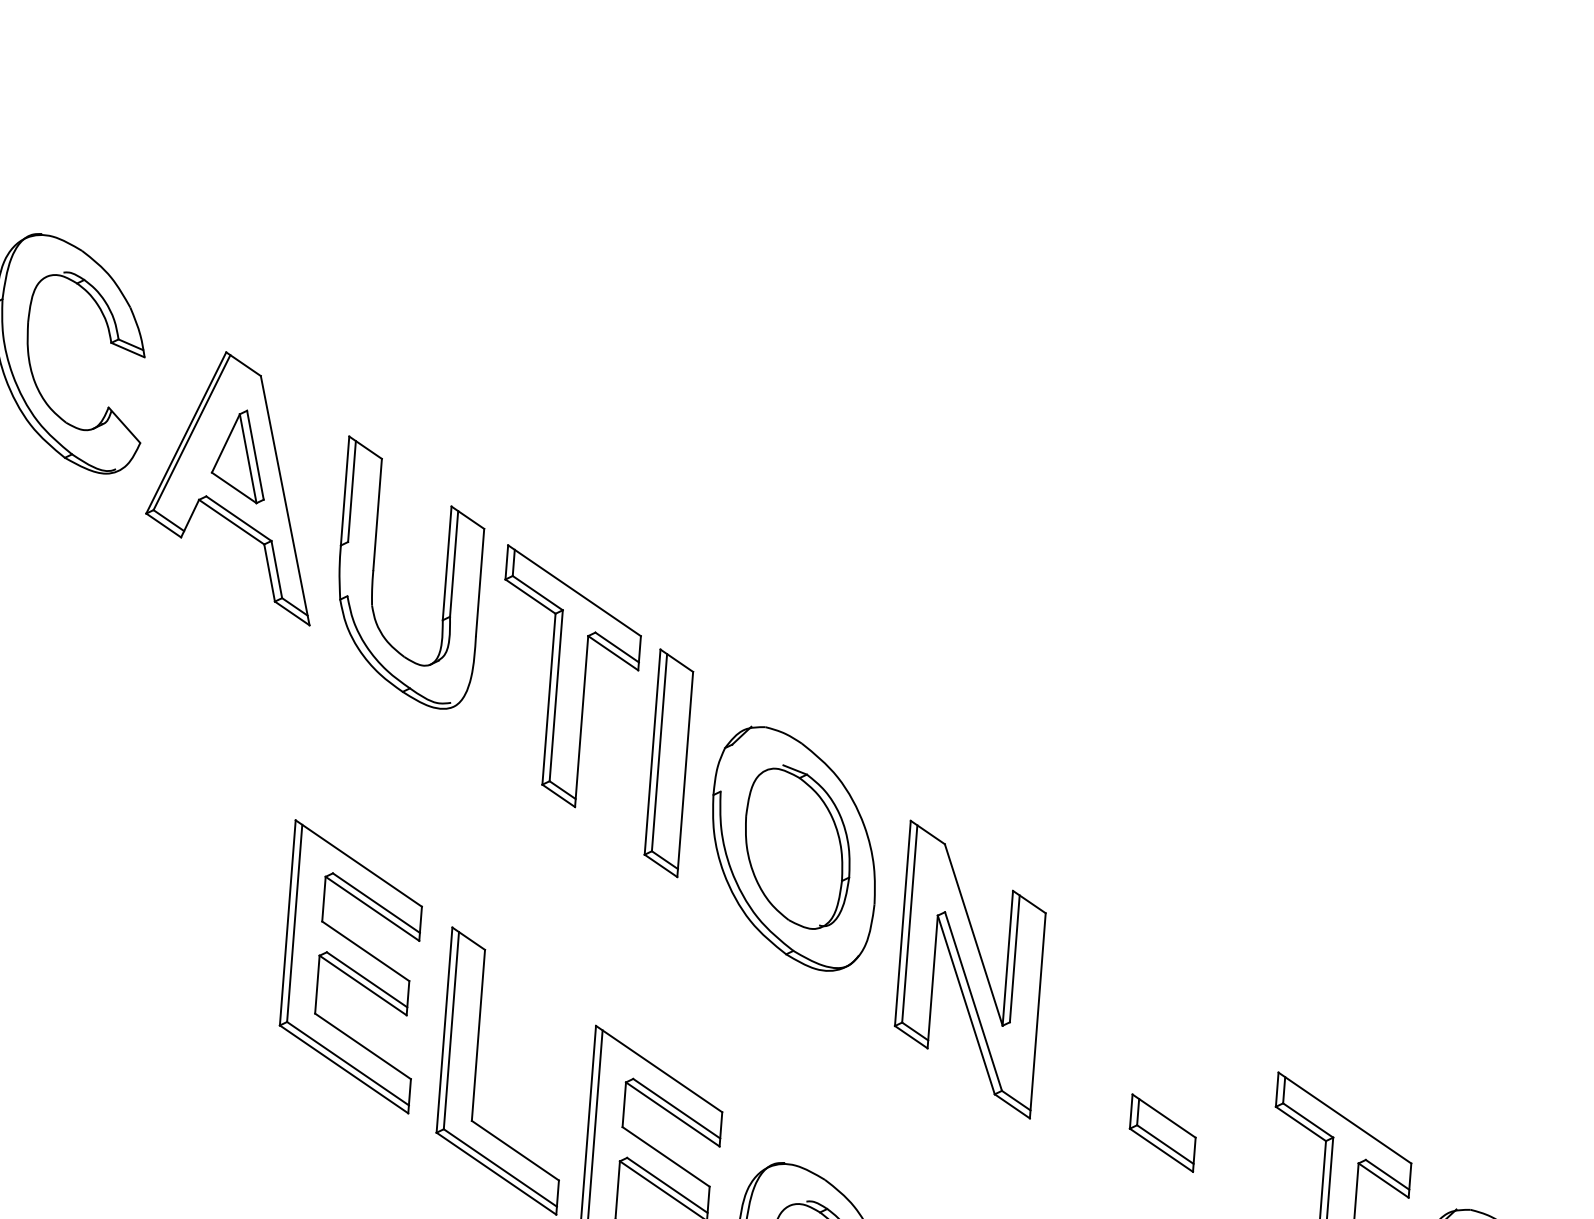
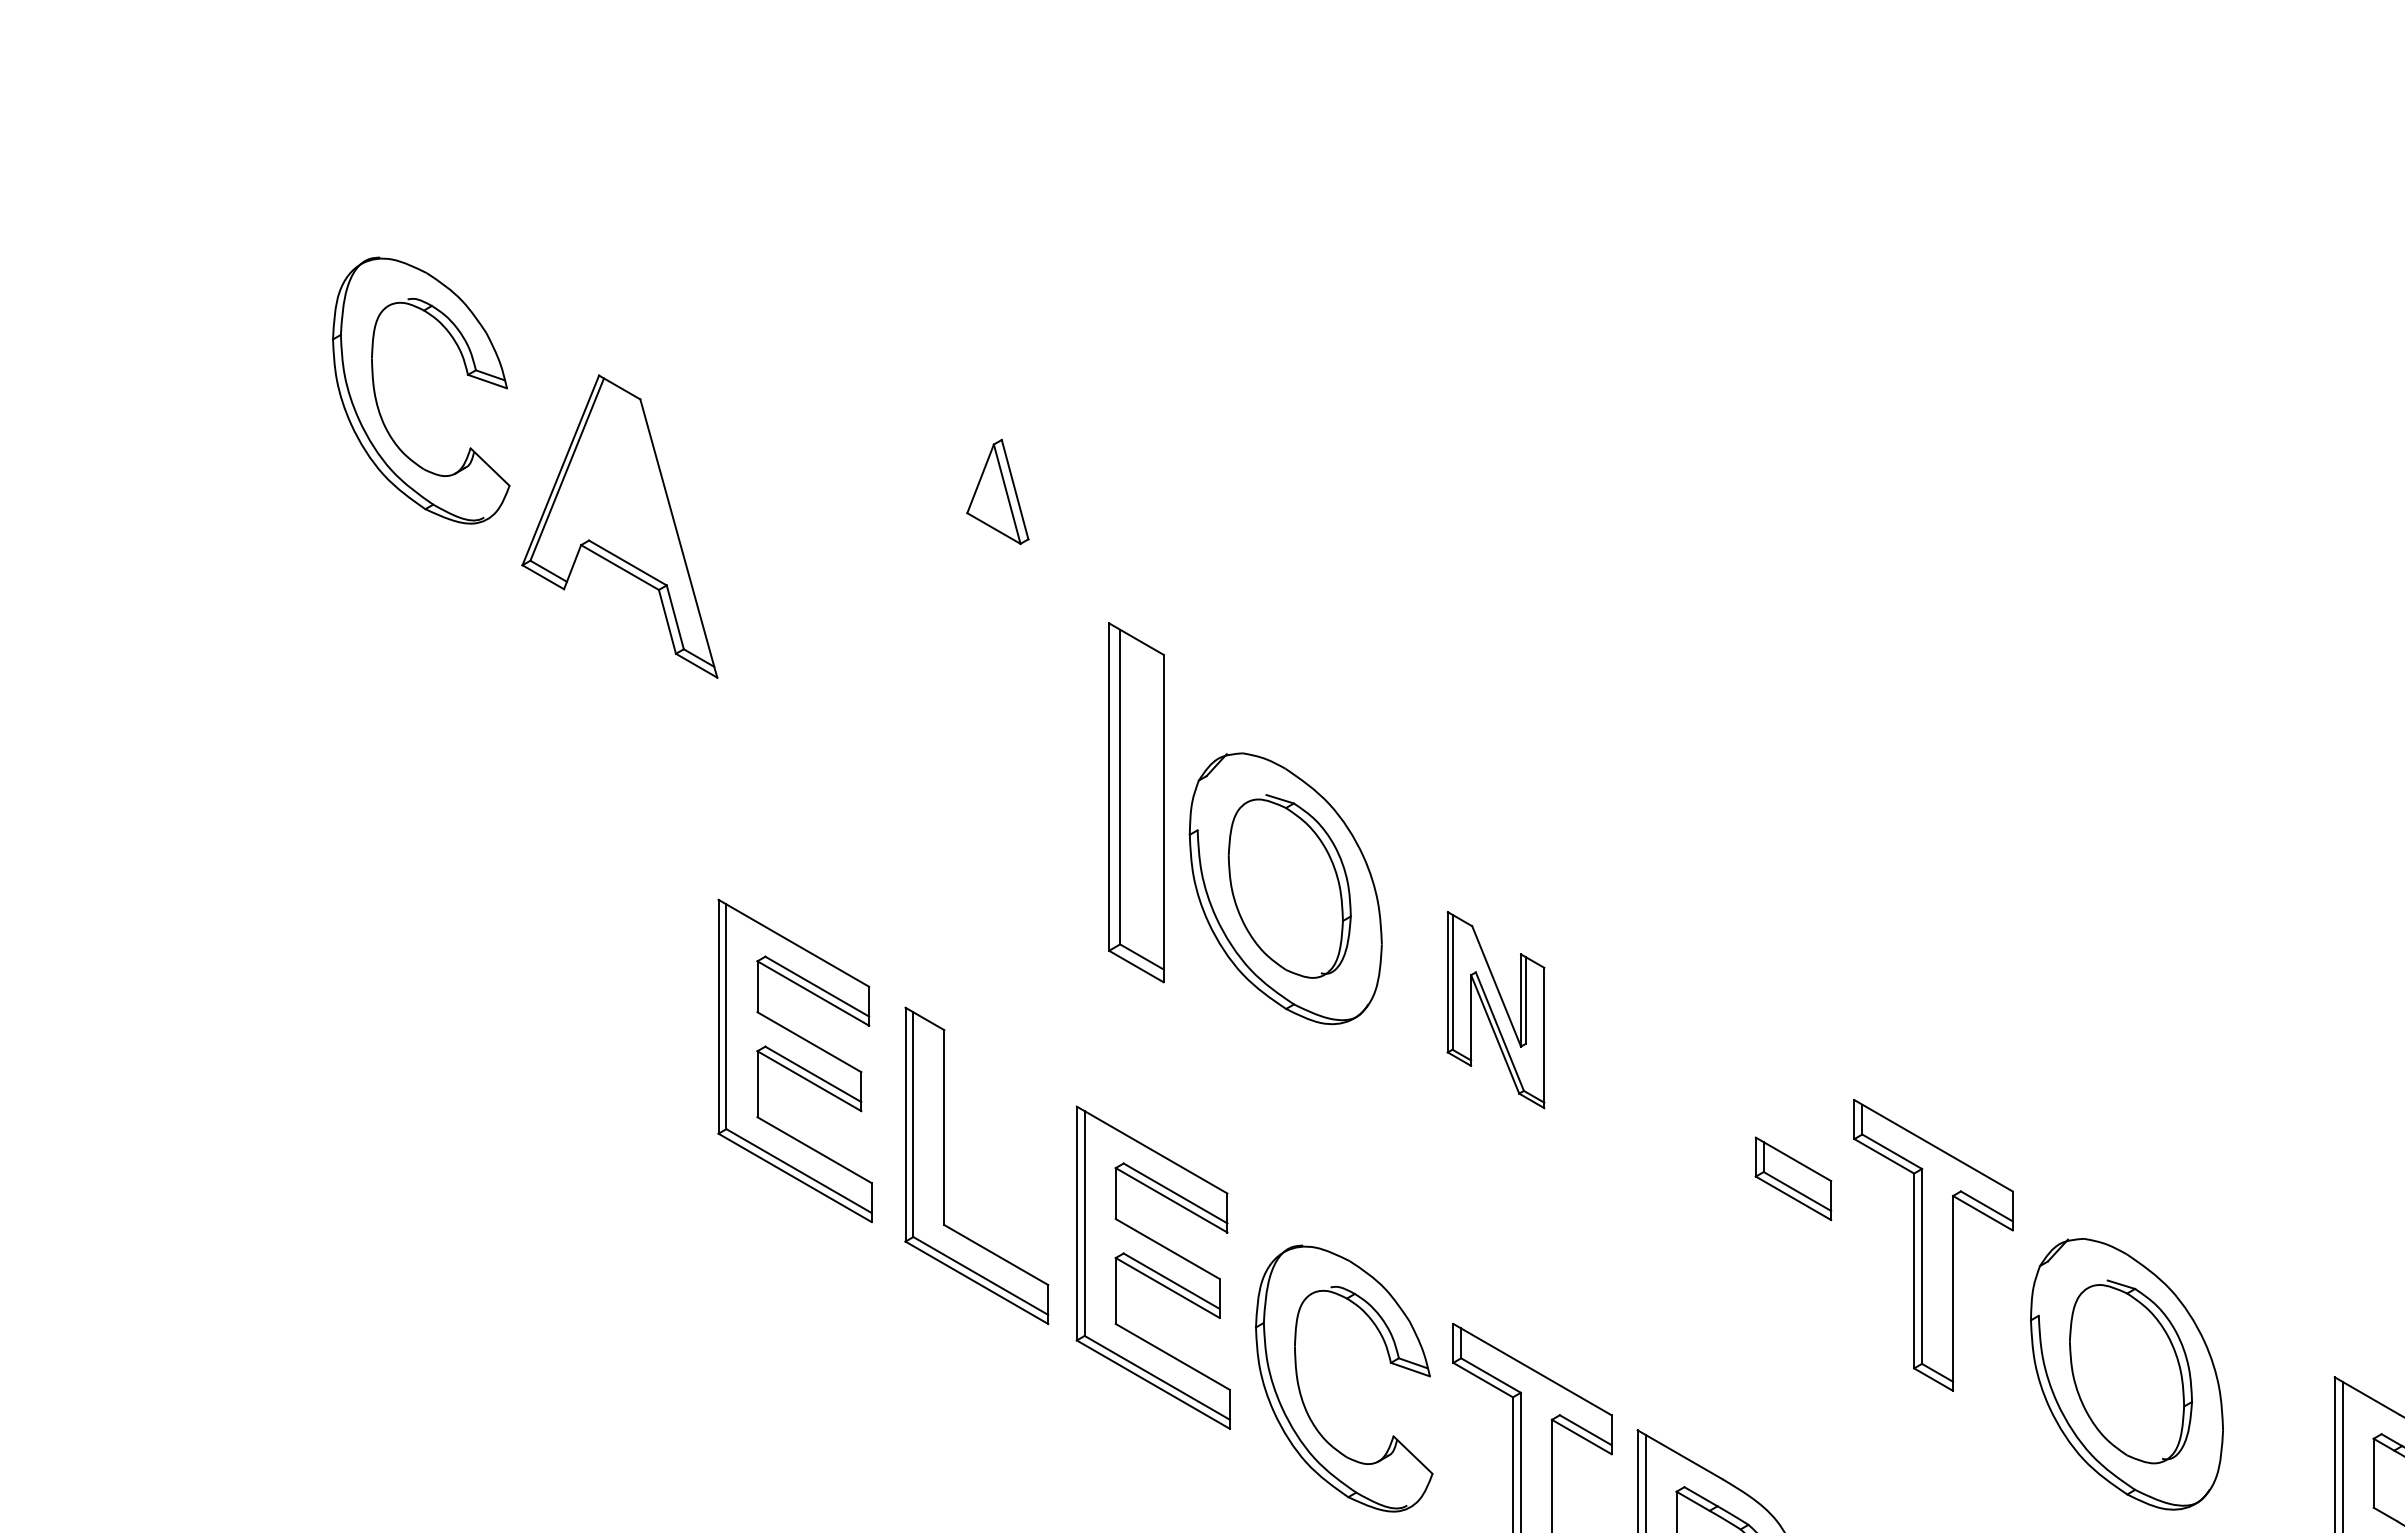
part: (239, 455) -> (997, 491), moved
part: (373, 571) -> (785, 610), removed
part: (567, 677) -> (1014, 714), removed
part: (668, 763) -> (1136, 802), size x1.4
part: (969, 968) -> (1495, 1009), size x0.6
part: (1162, 1132) -> (1793, 1178), moved

